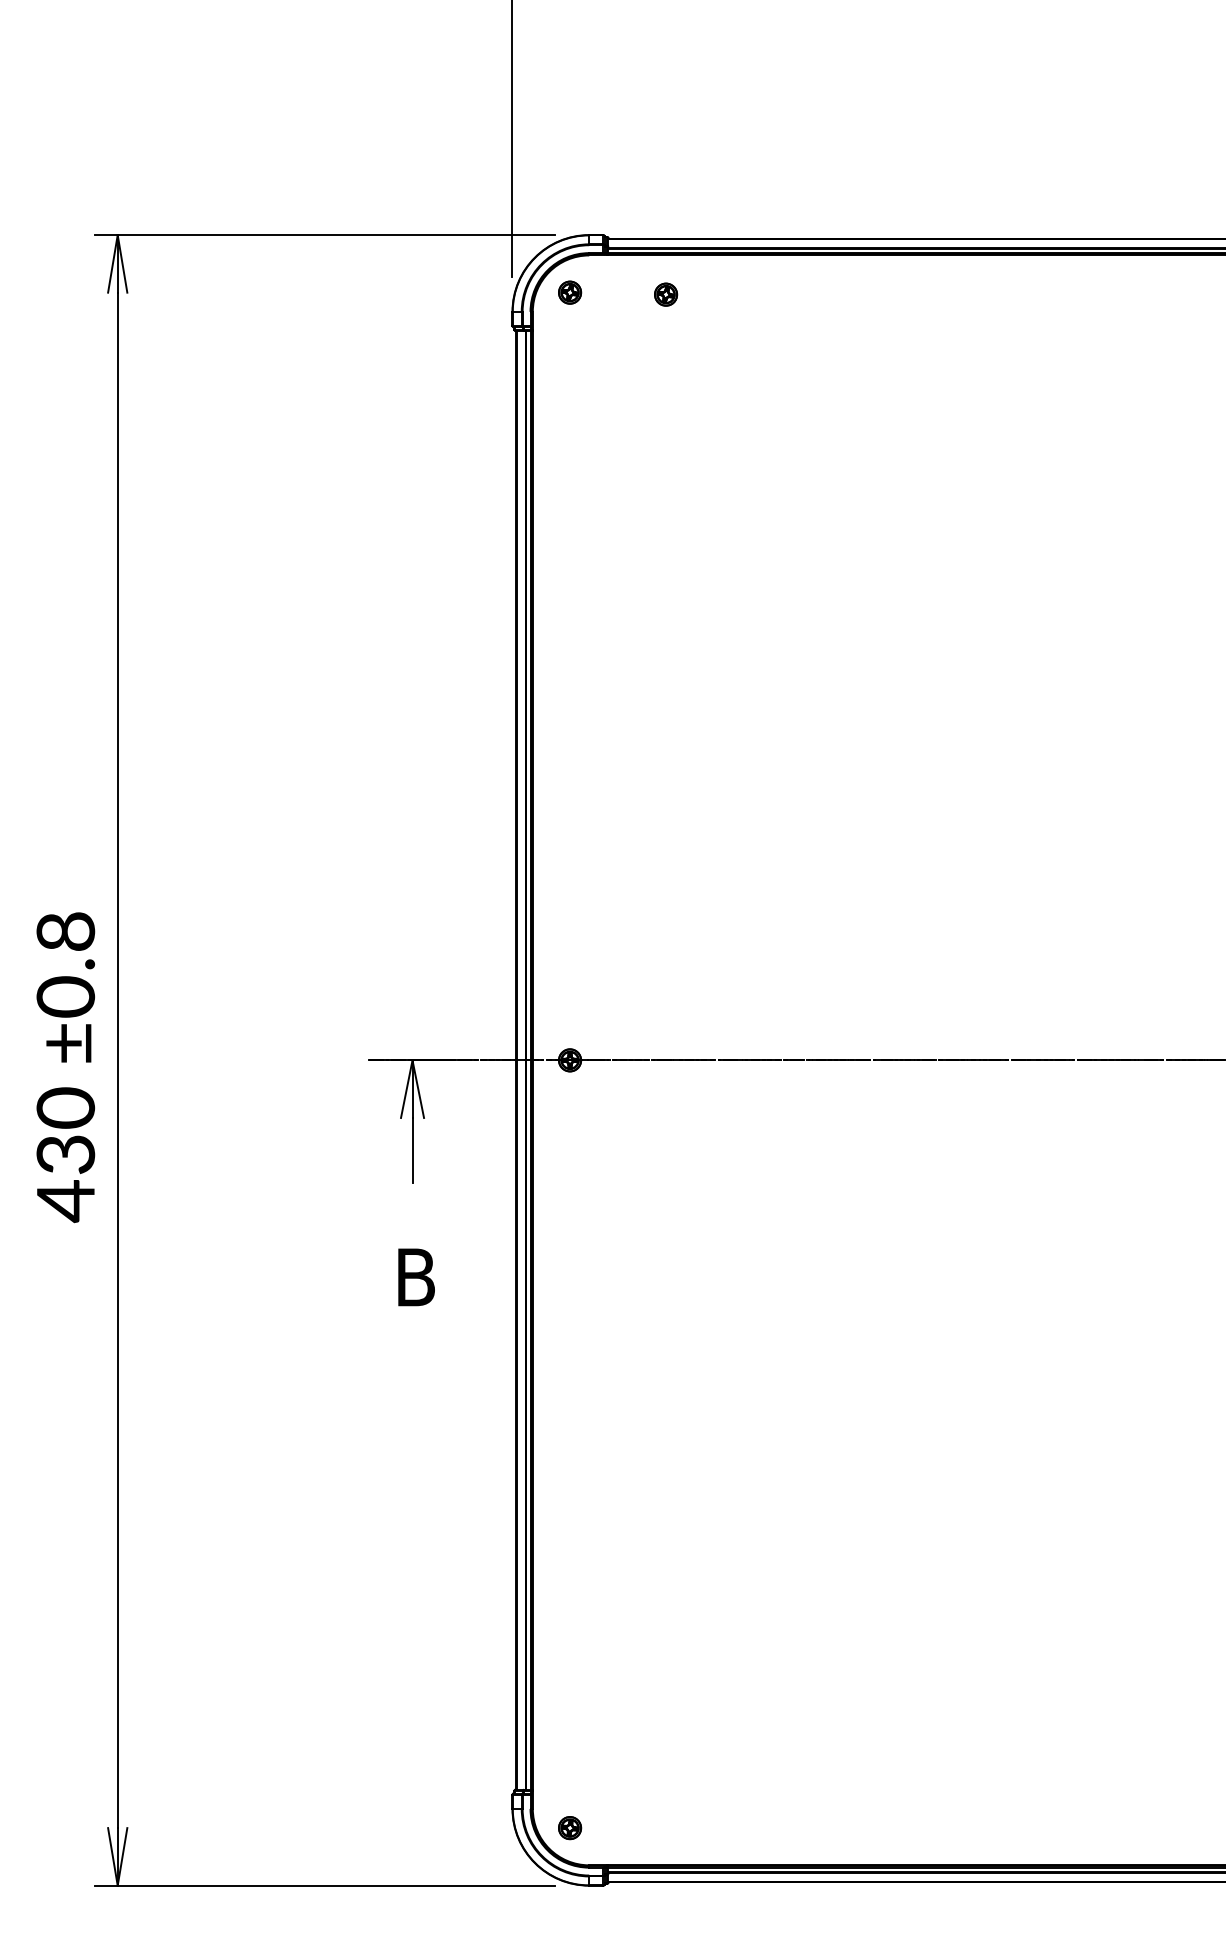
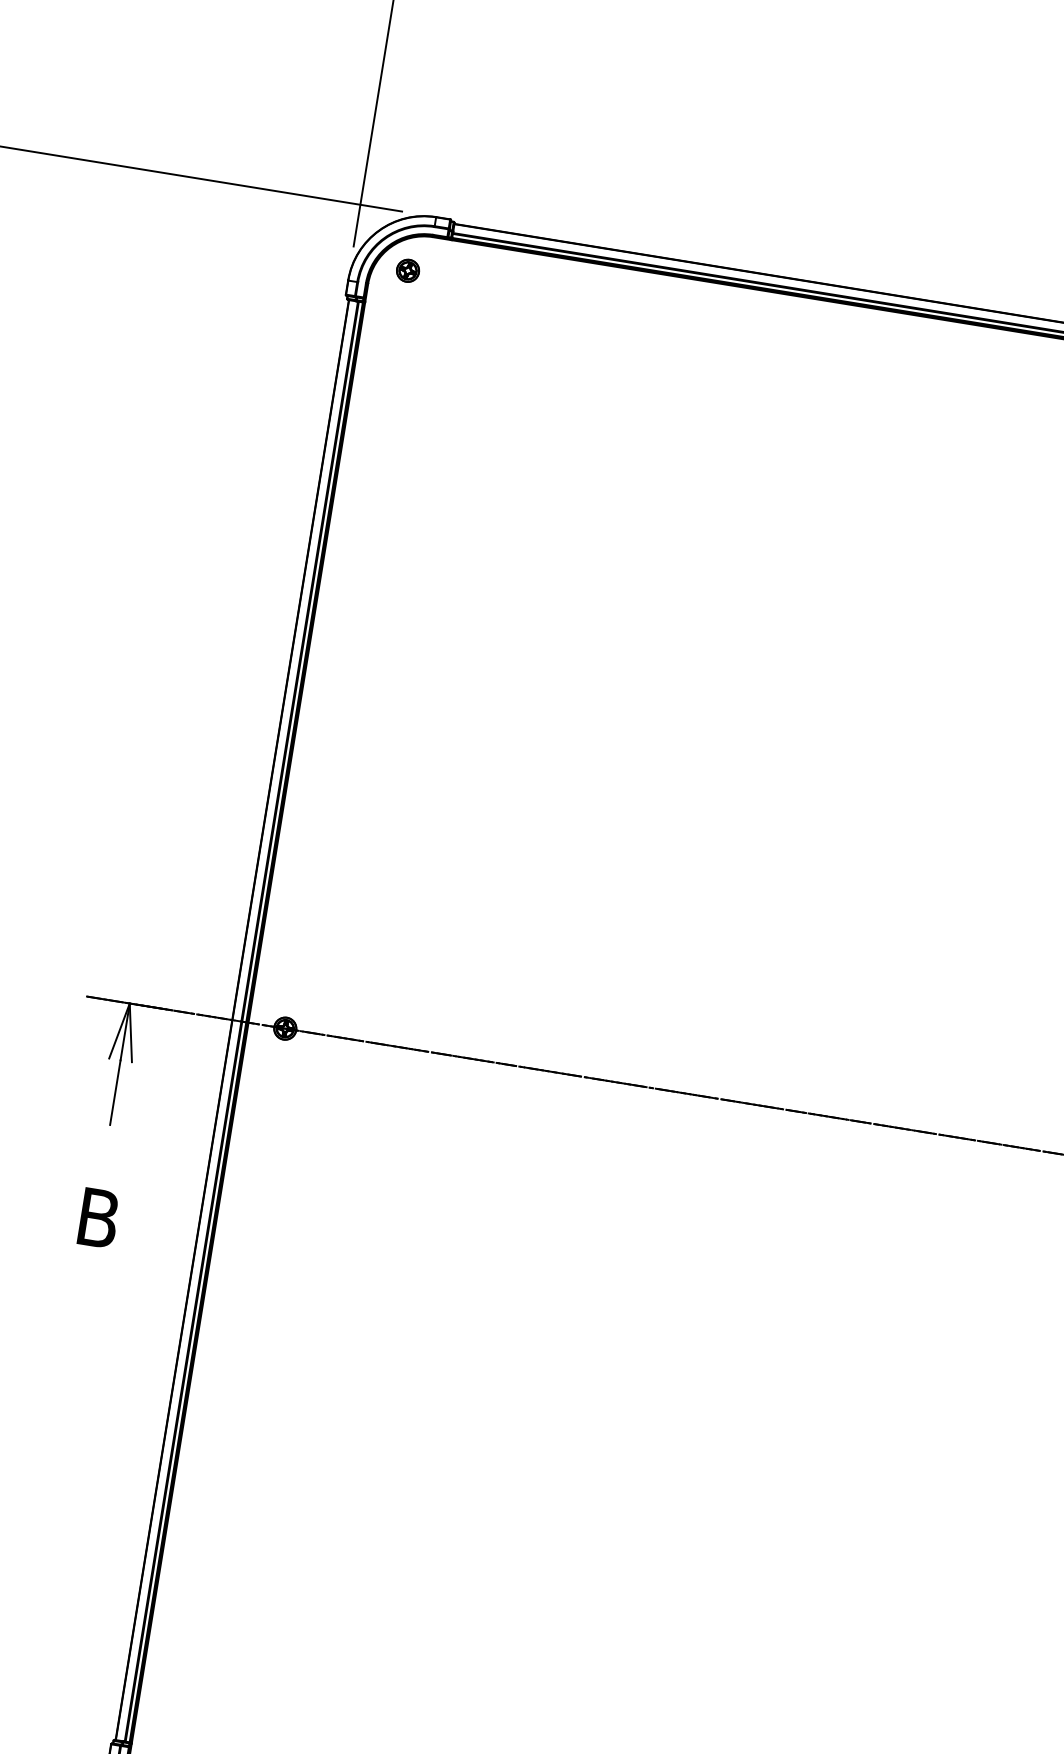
part: (666, 294) -> (502, 288), removed

